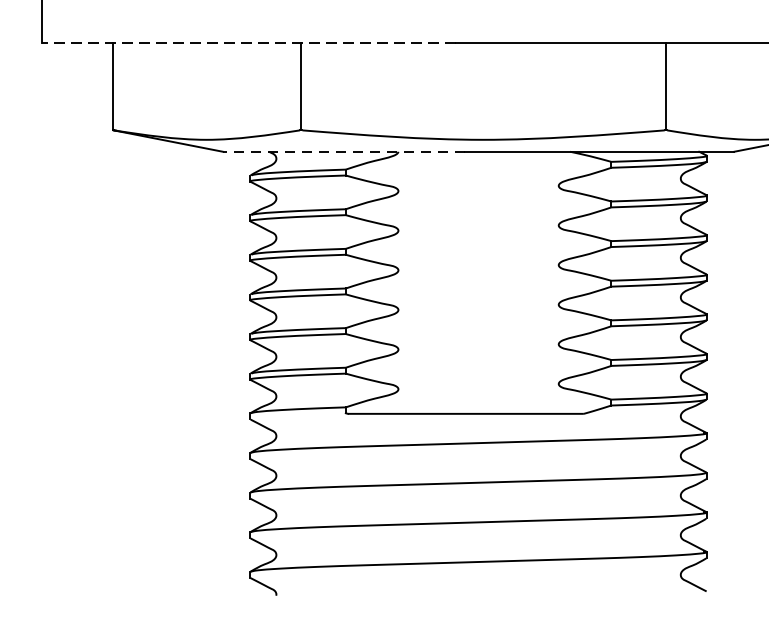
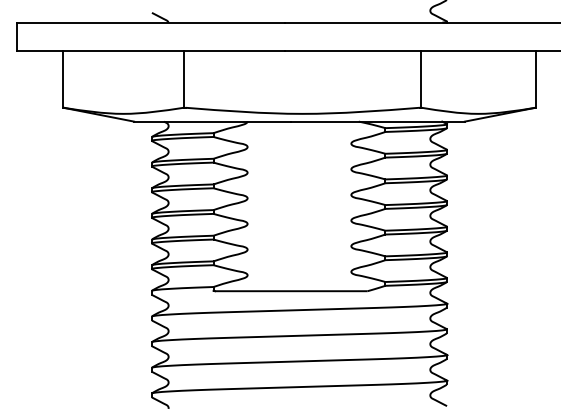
line: (248, 41) -> (150, 50), dashed -> solid
line: (344, 151) -> (212, 121), dashed -> solid

